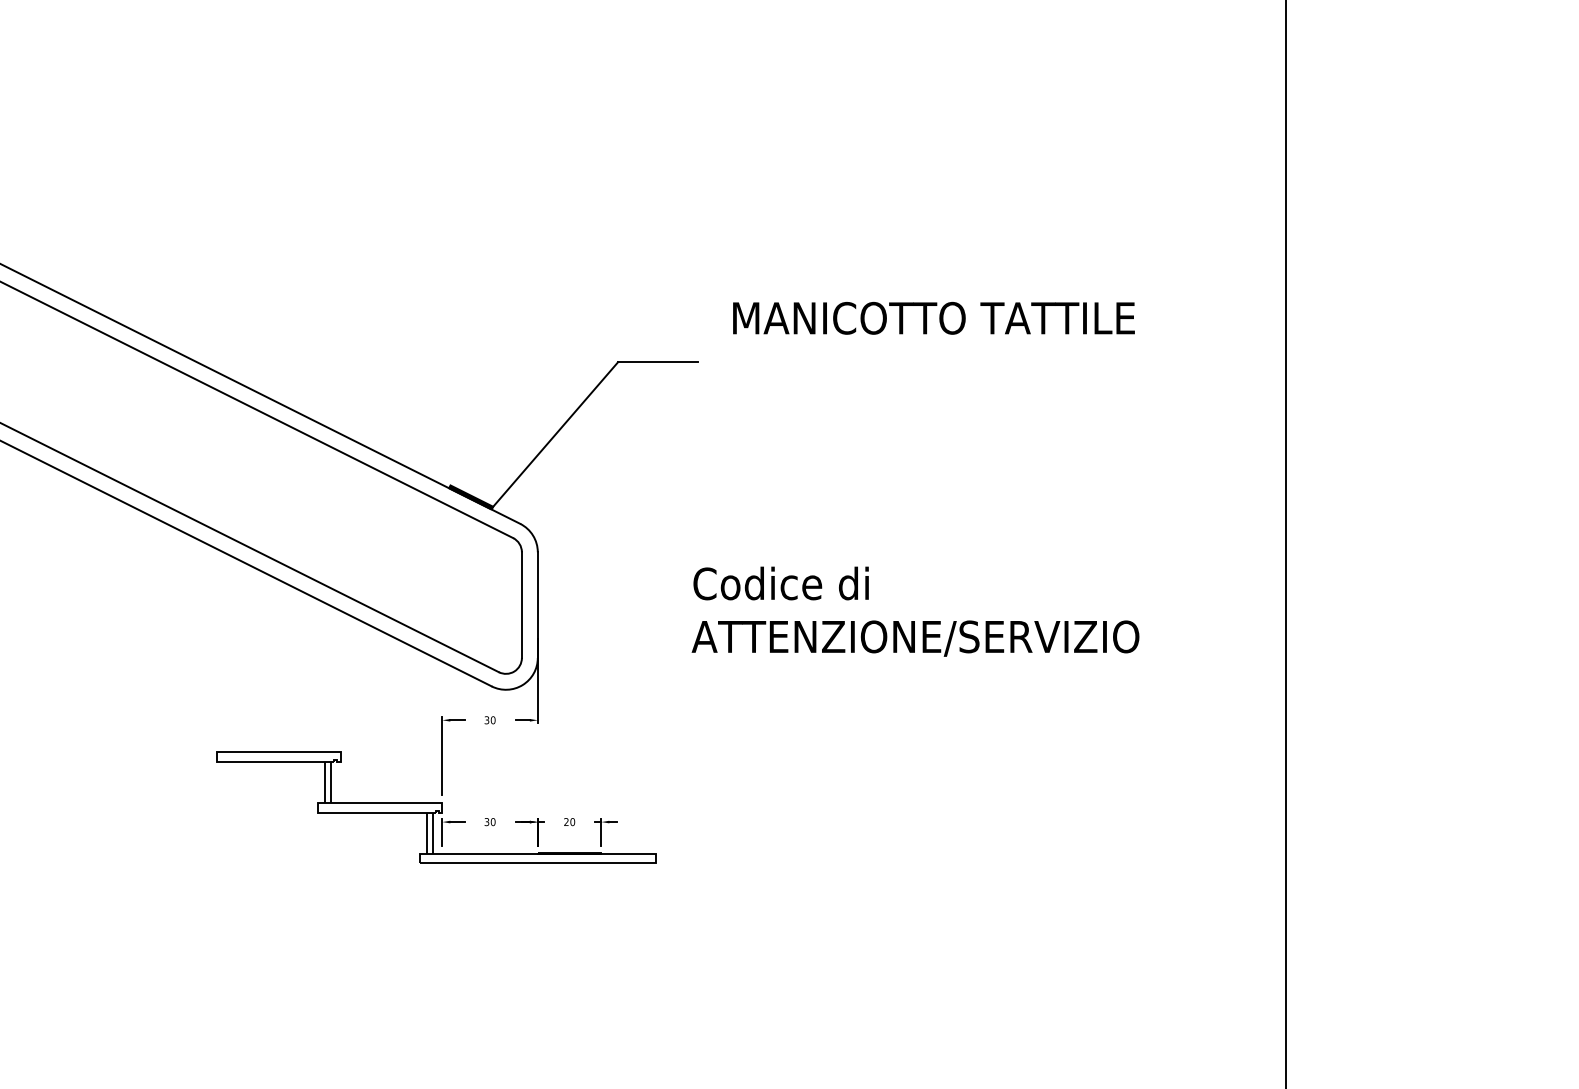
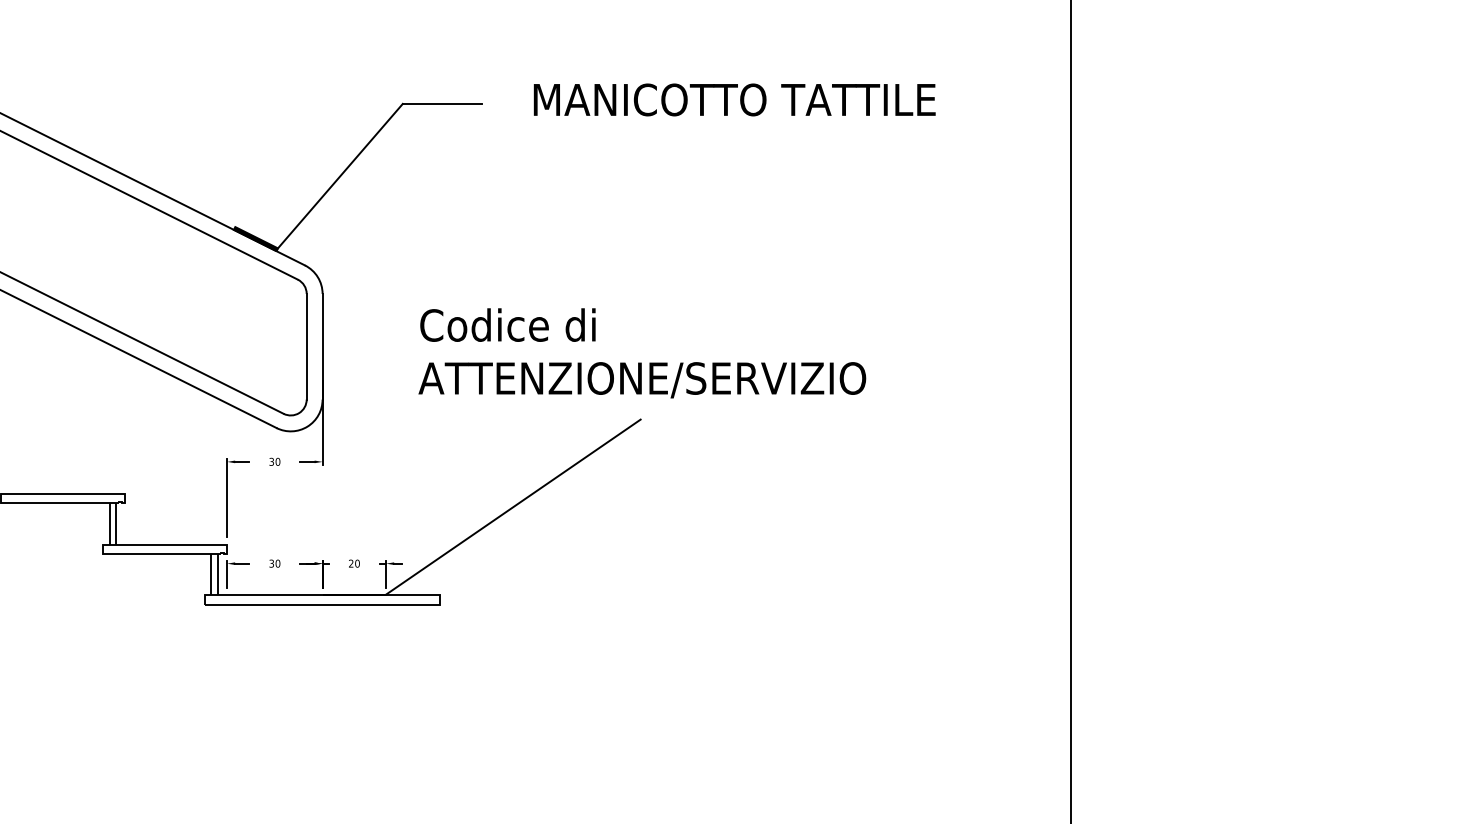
text: (933, 318) -> (734, 100), moved
text: (915, 611) -> (642, 353), moved
line: (728, 764) -> (513, 506), added

